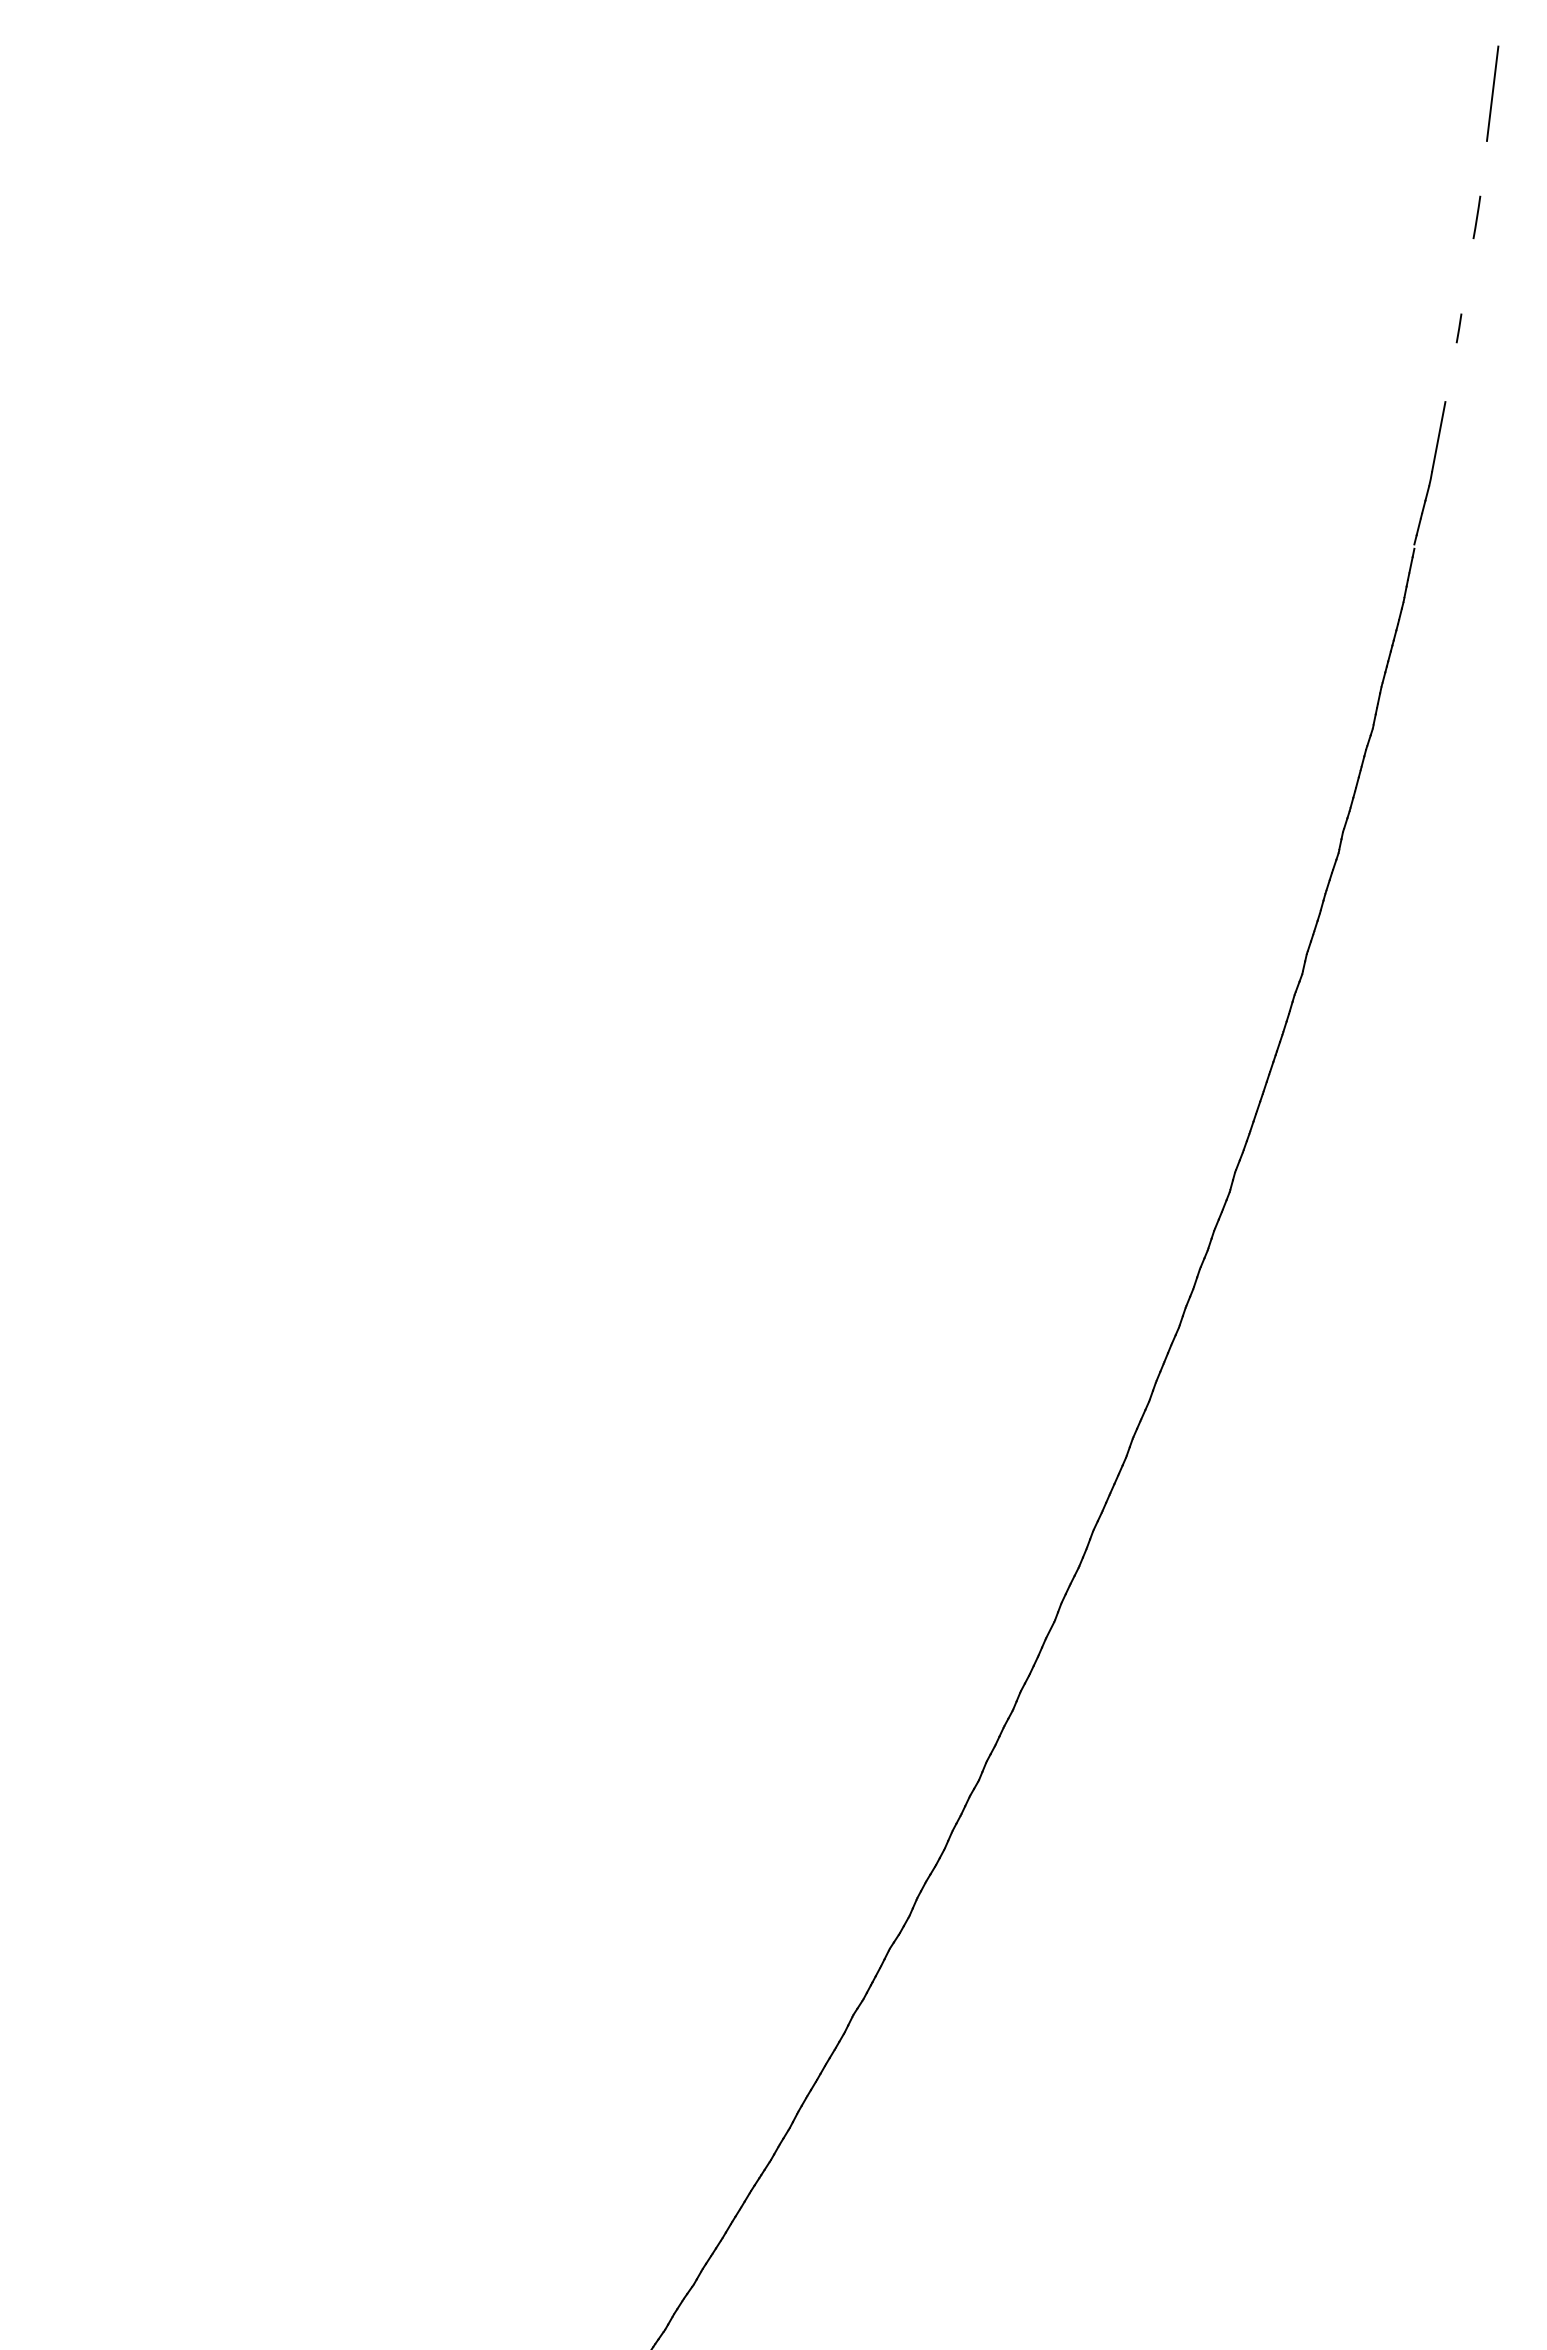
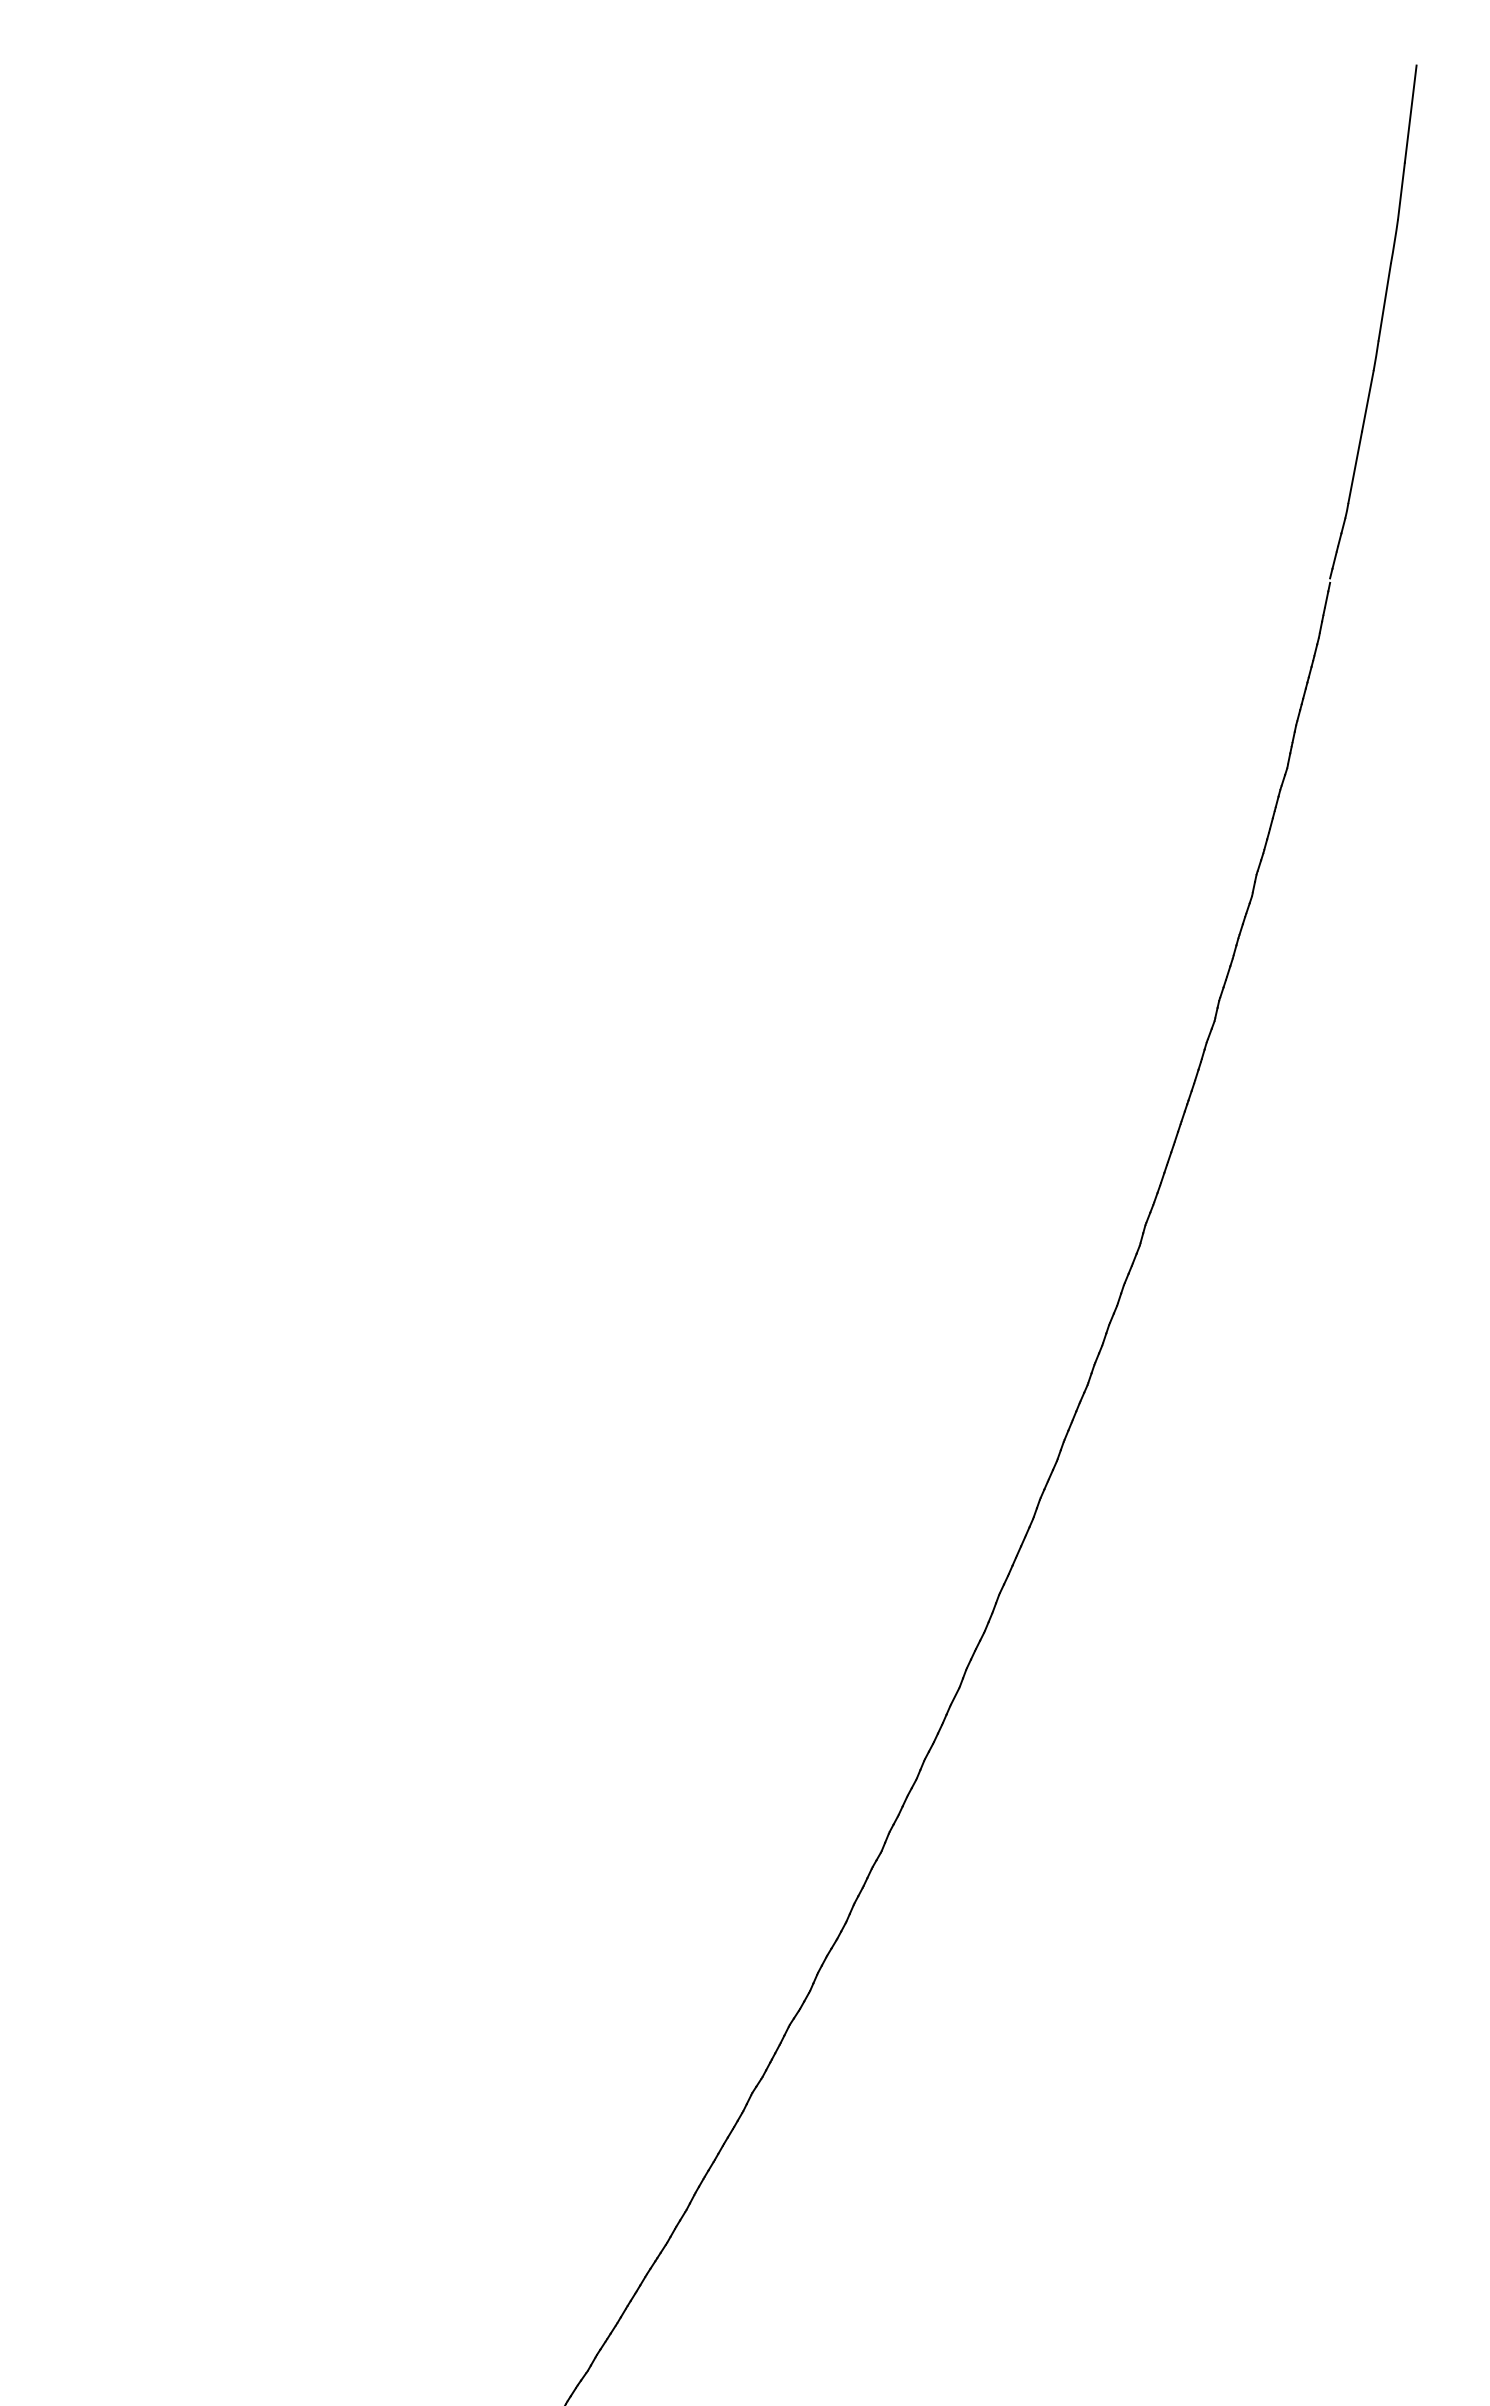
line: (1483, 167) -> (1401, 190), added
line: (1467, 276) -> (1384, 302), added
line: (1450, 372) -> (1367, 401), added

